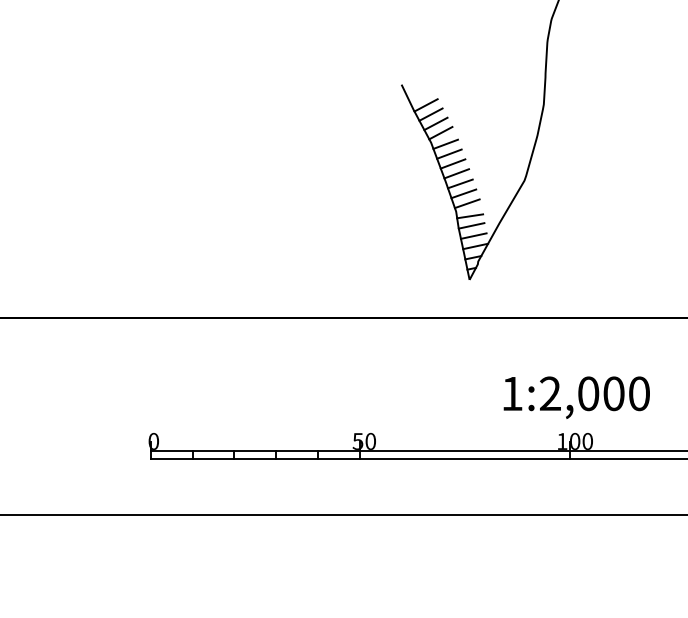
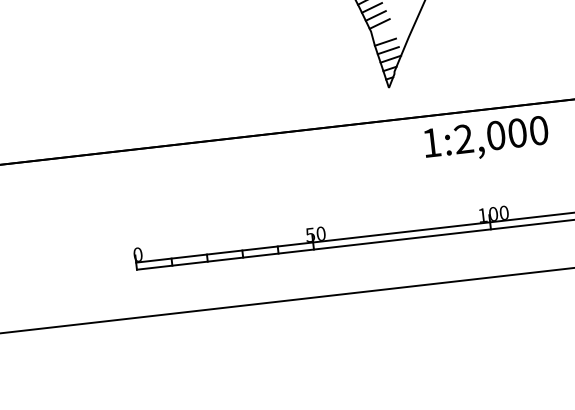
line: (470, 216) -> (383, 34), removed
text: (576, 397) -> (486, 139), moved

